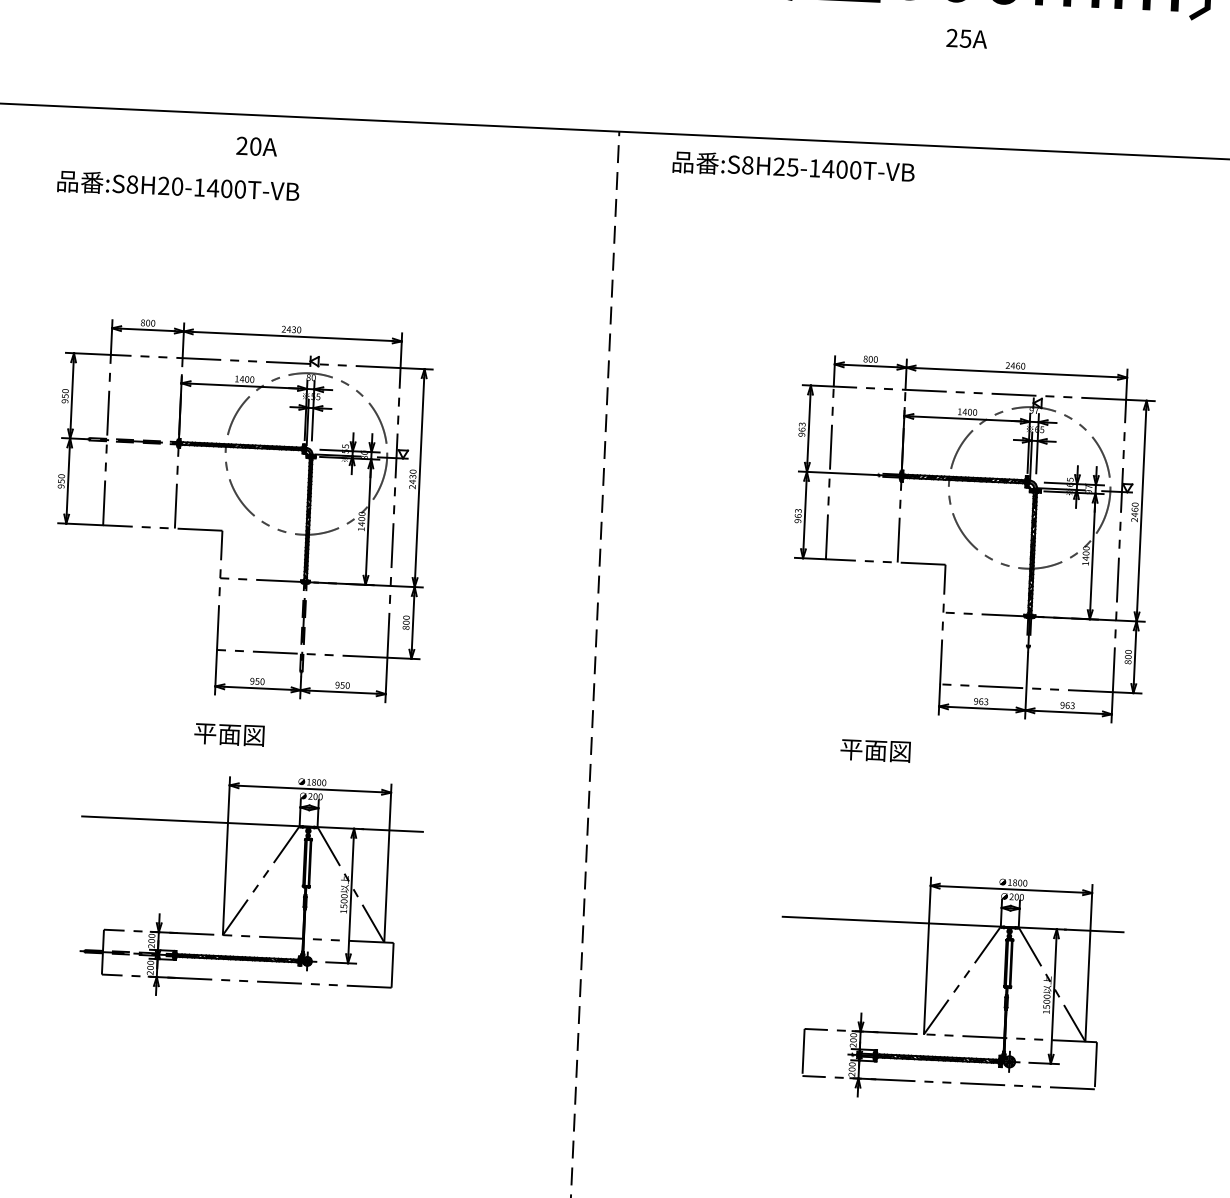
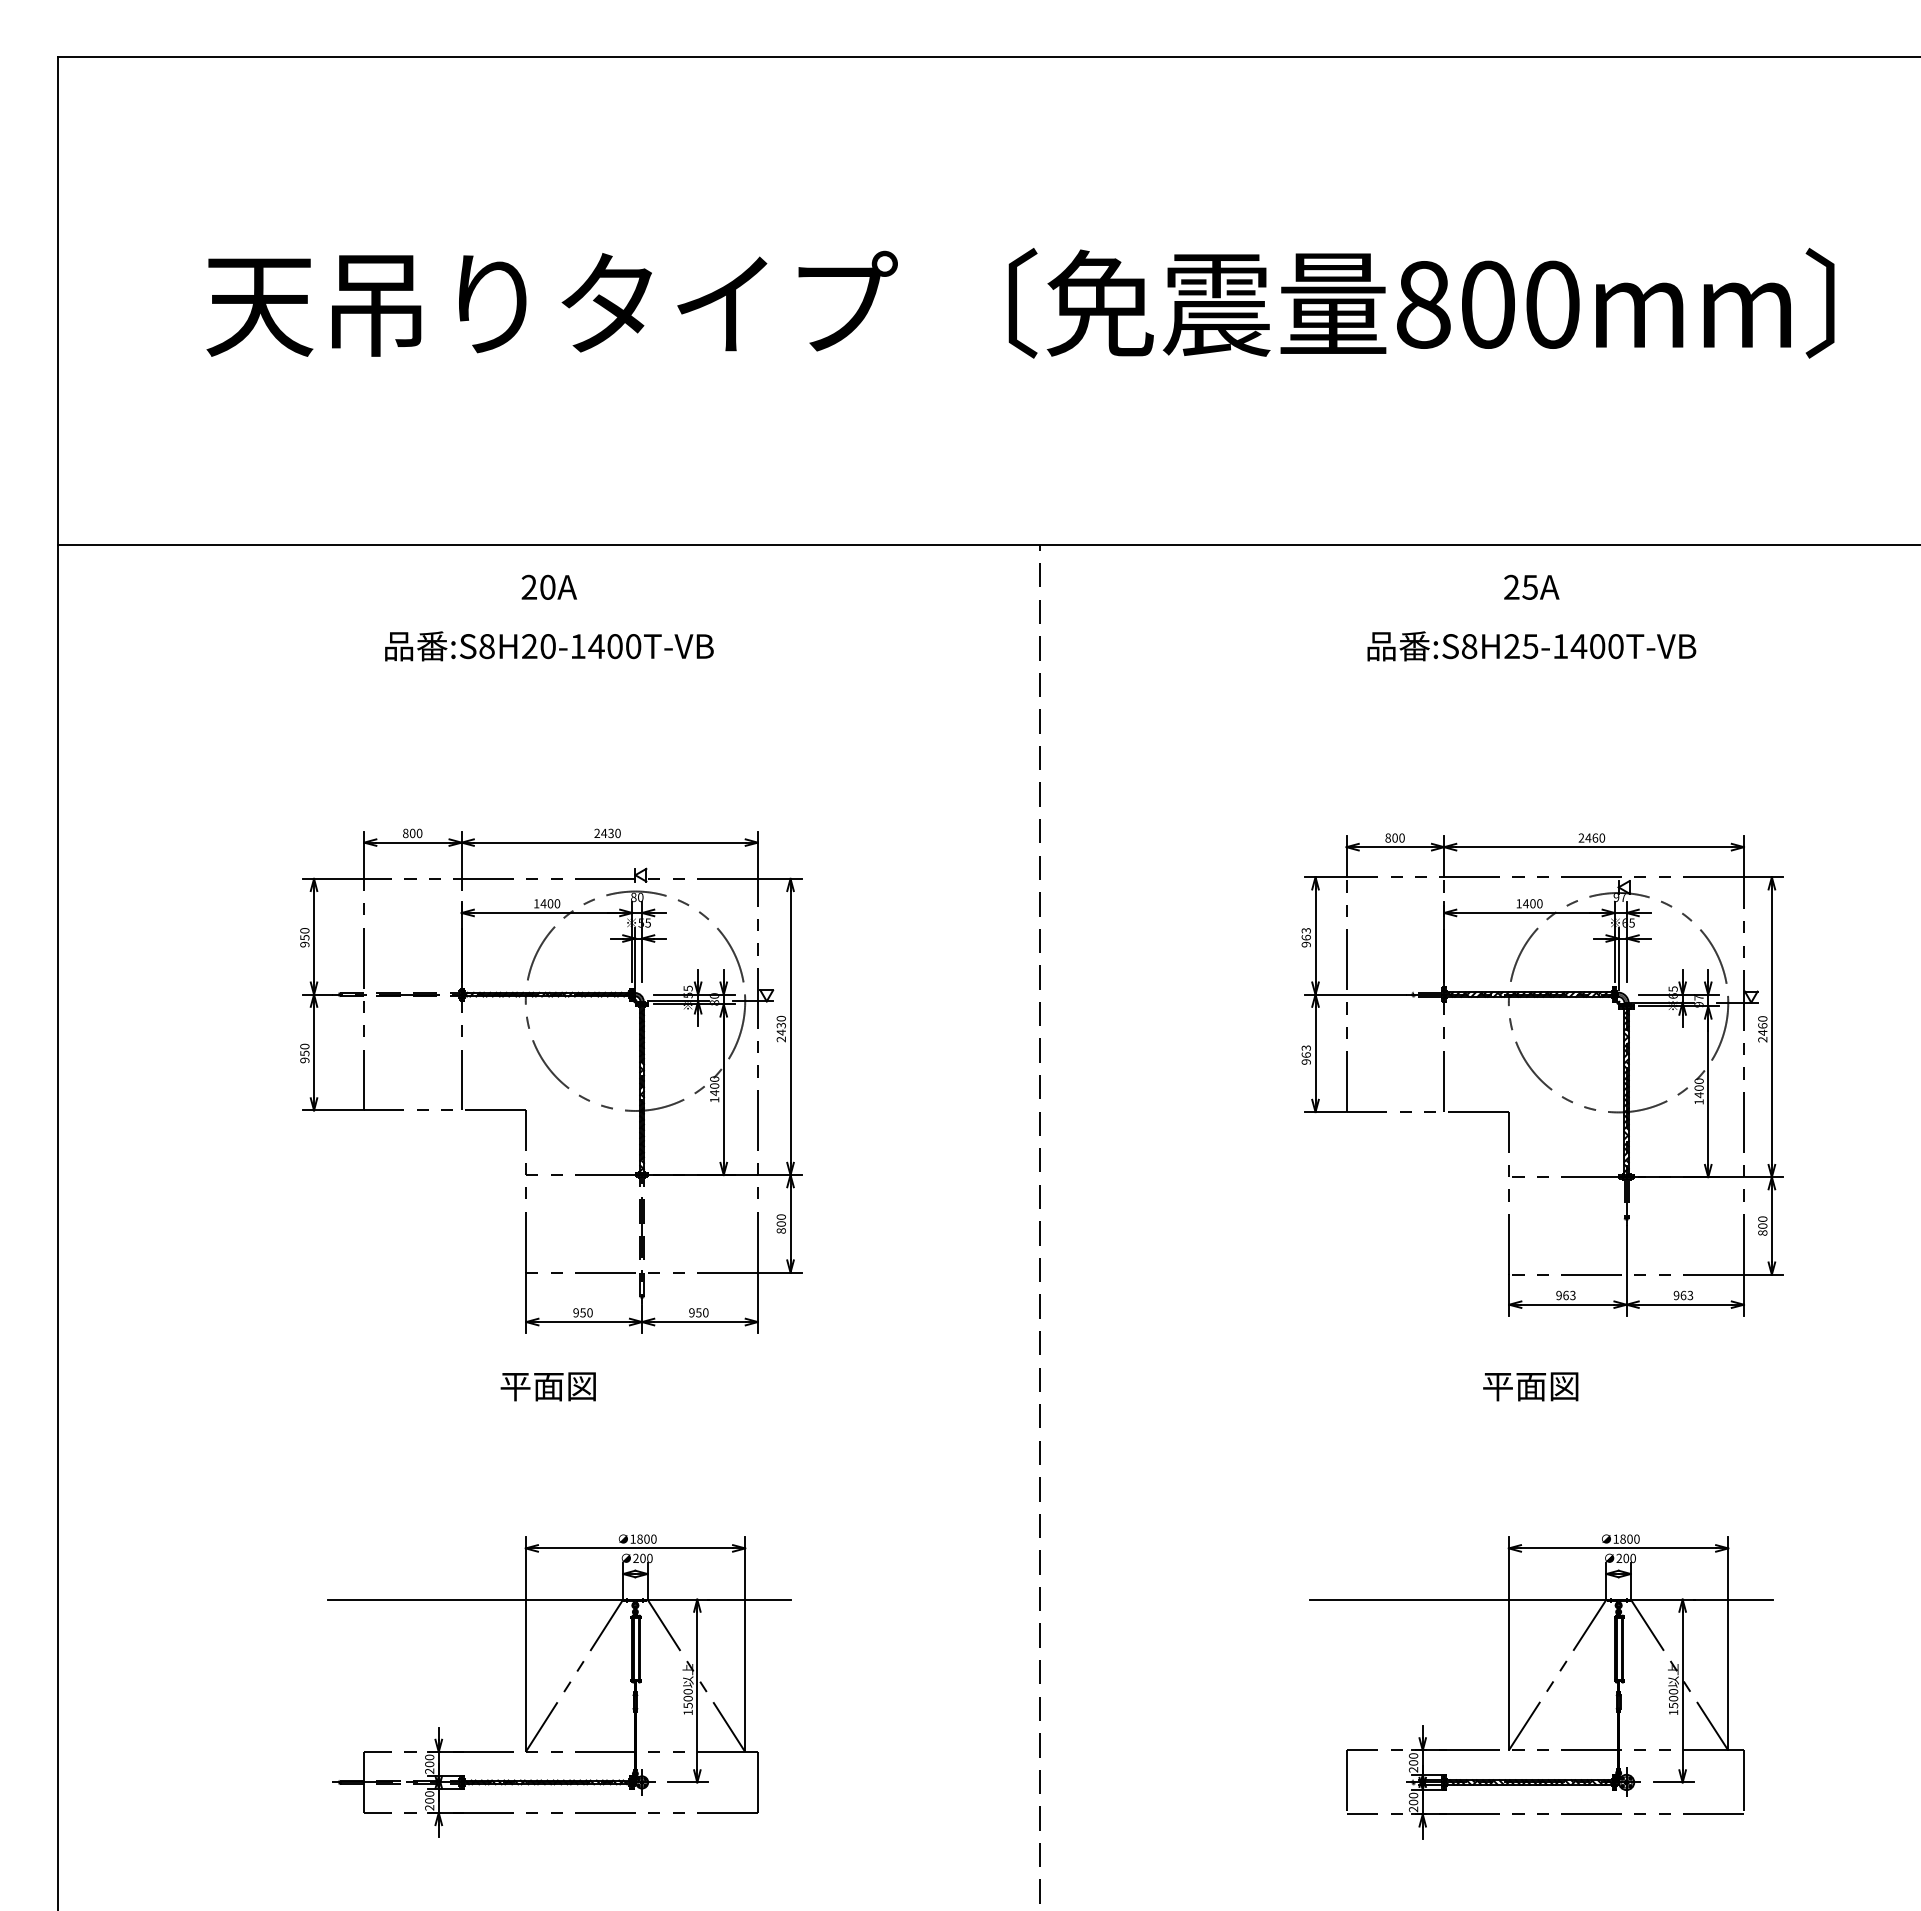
text: (966, 38) -> (1531, 586), moved
text: (793, 167) -> (1531, 646), moved
text: (178, 186) -> (549, 646), moved
text: (875, 750) -> (1530, 1386), moved
part: (254, 889) -> (565, 1687), moved

